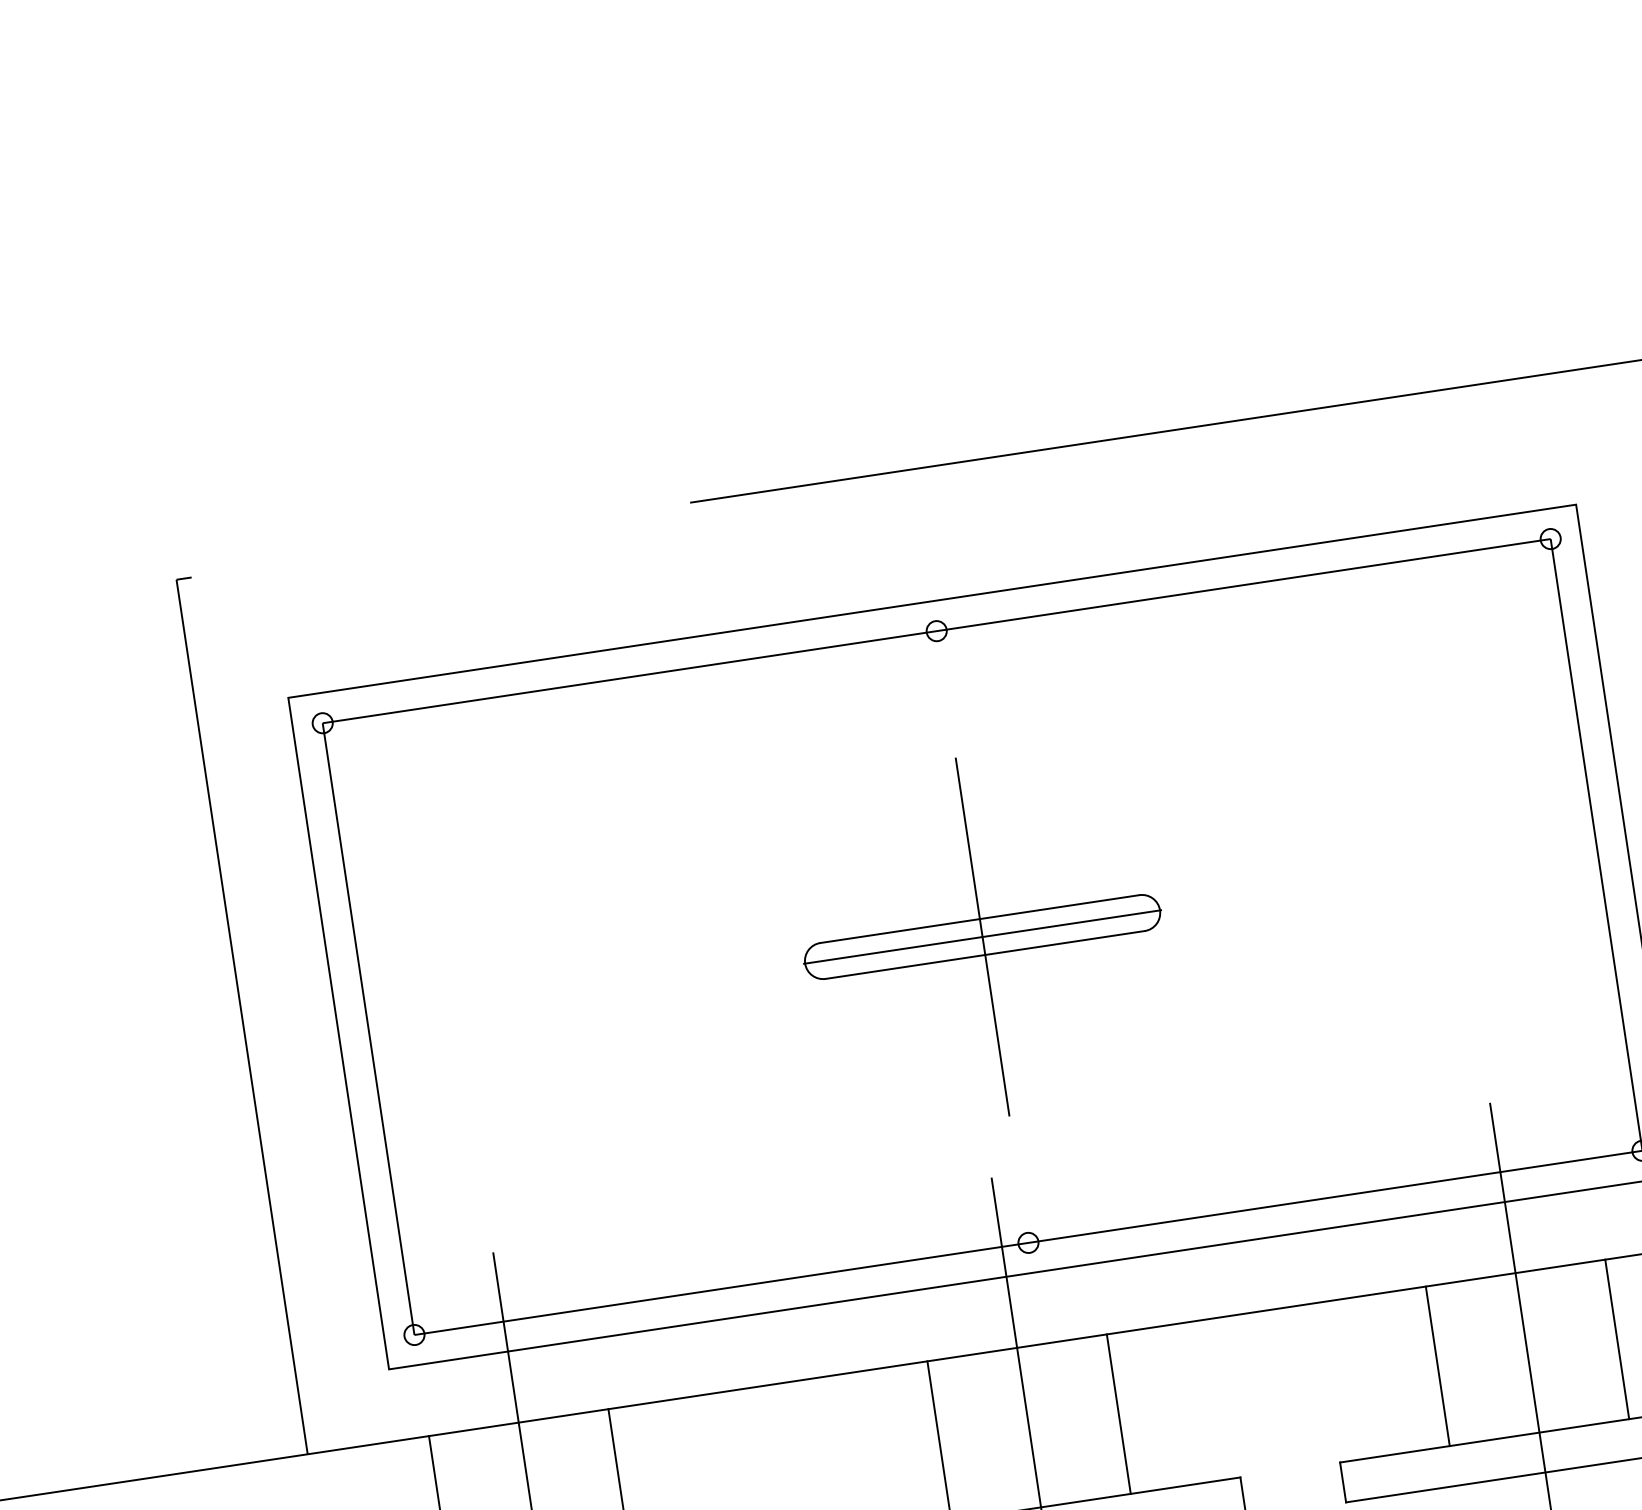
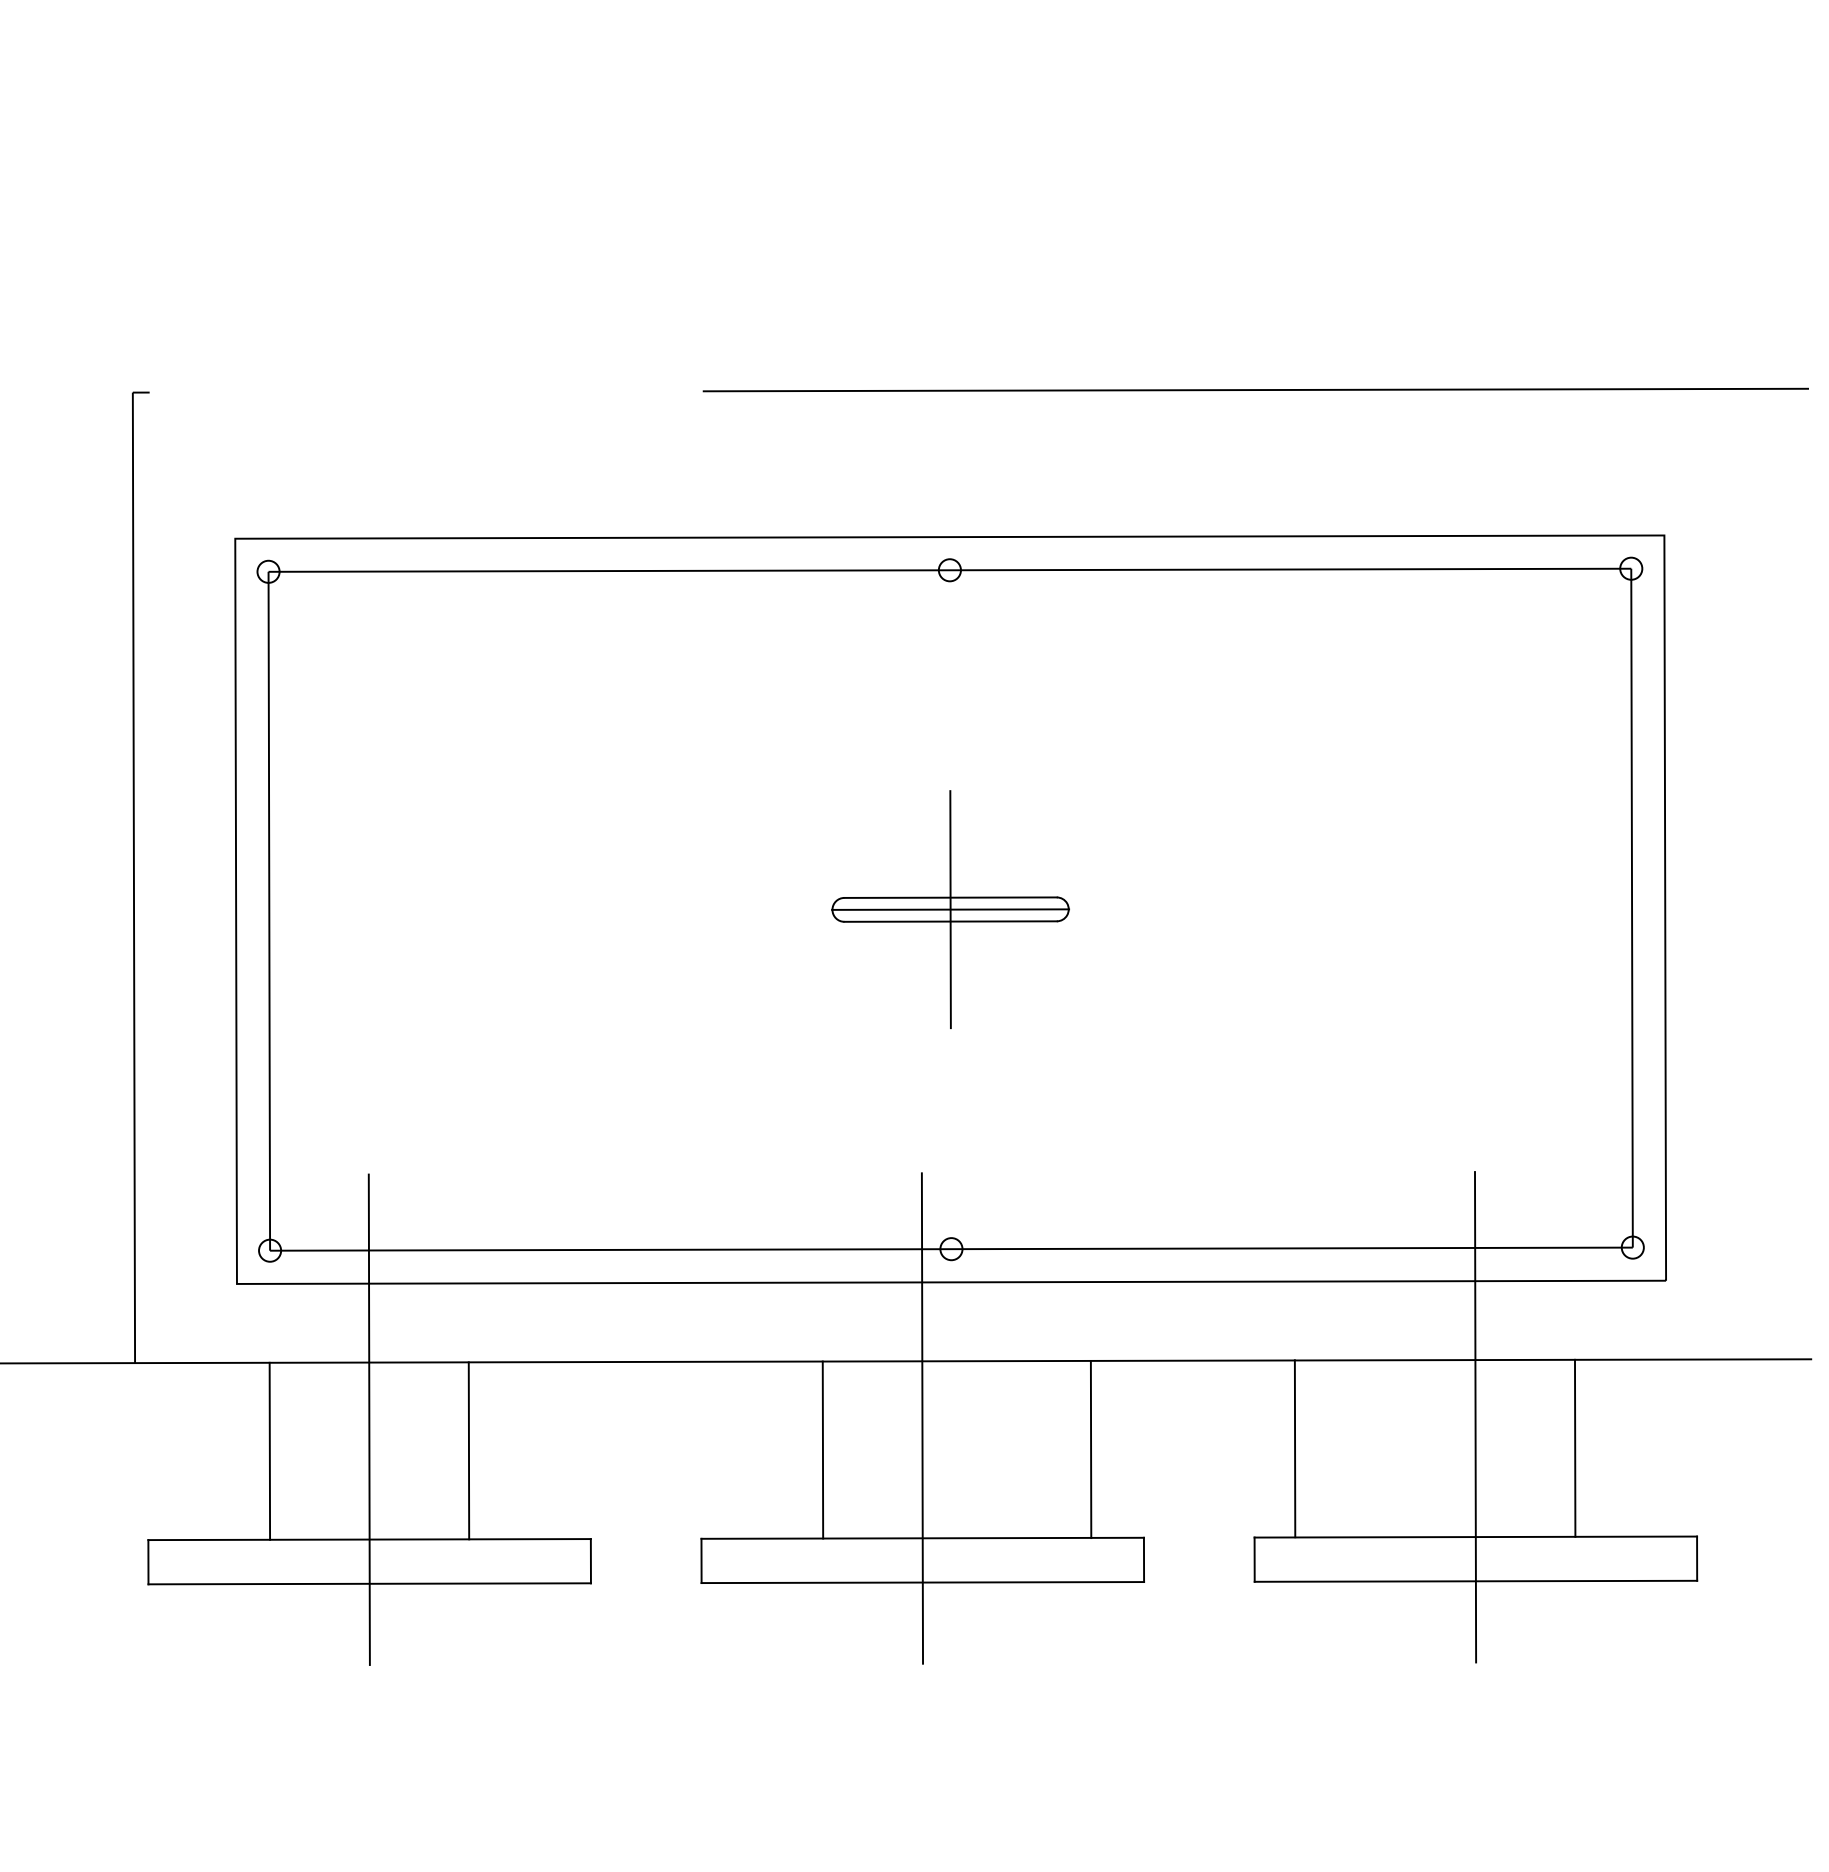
part: (982, 936) -> (950, 909), size x0.6
line: (1437, 1366) -> (1294, 1448), moved
line: (1118, 1414) -> (1090, 1449), moved

